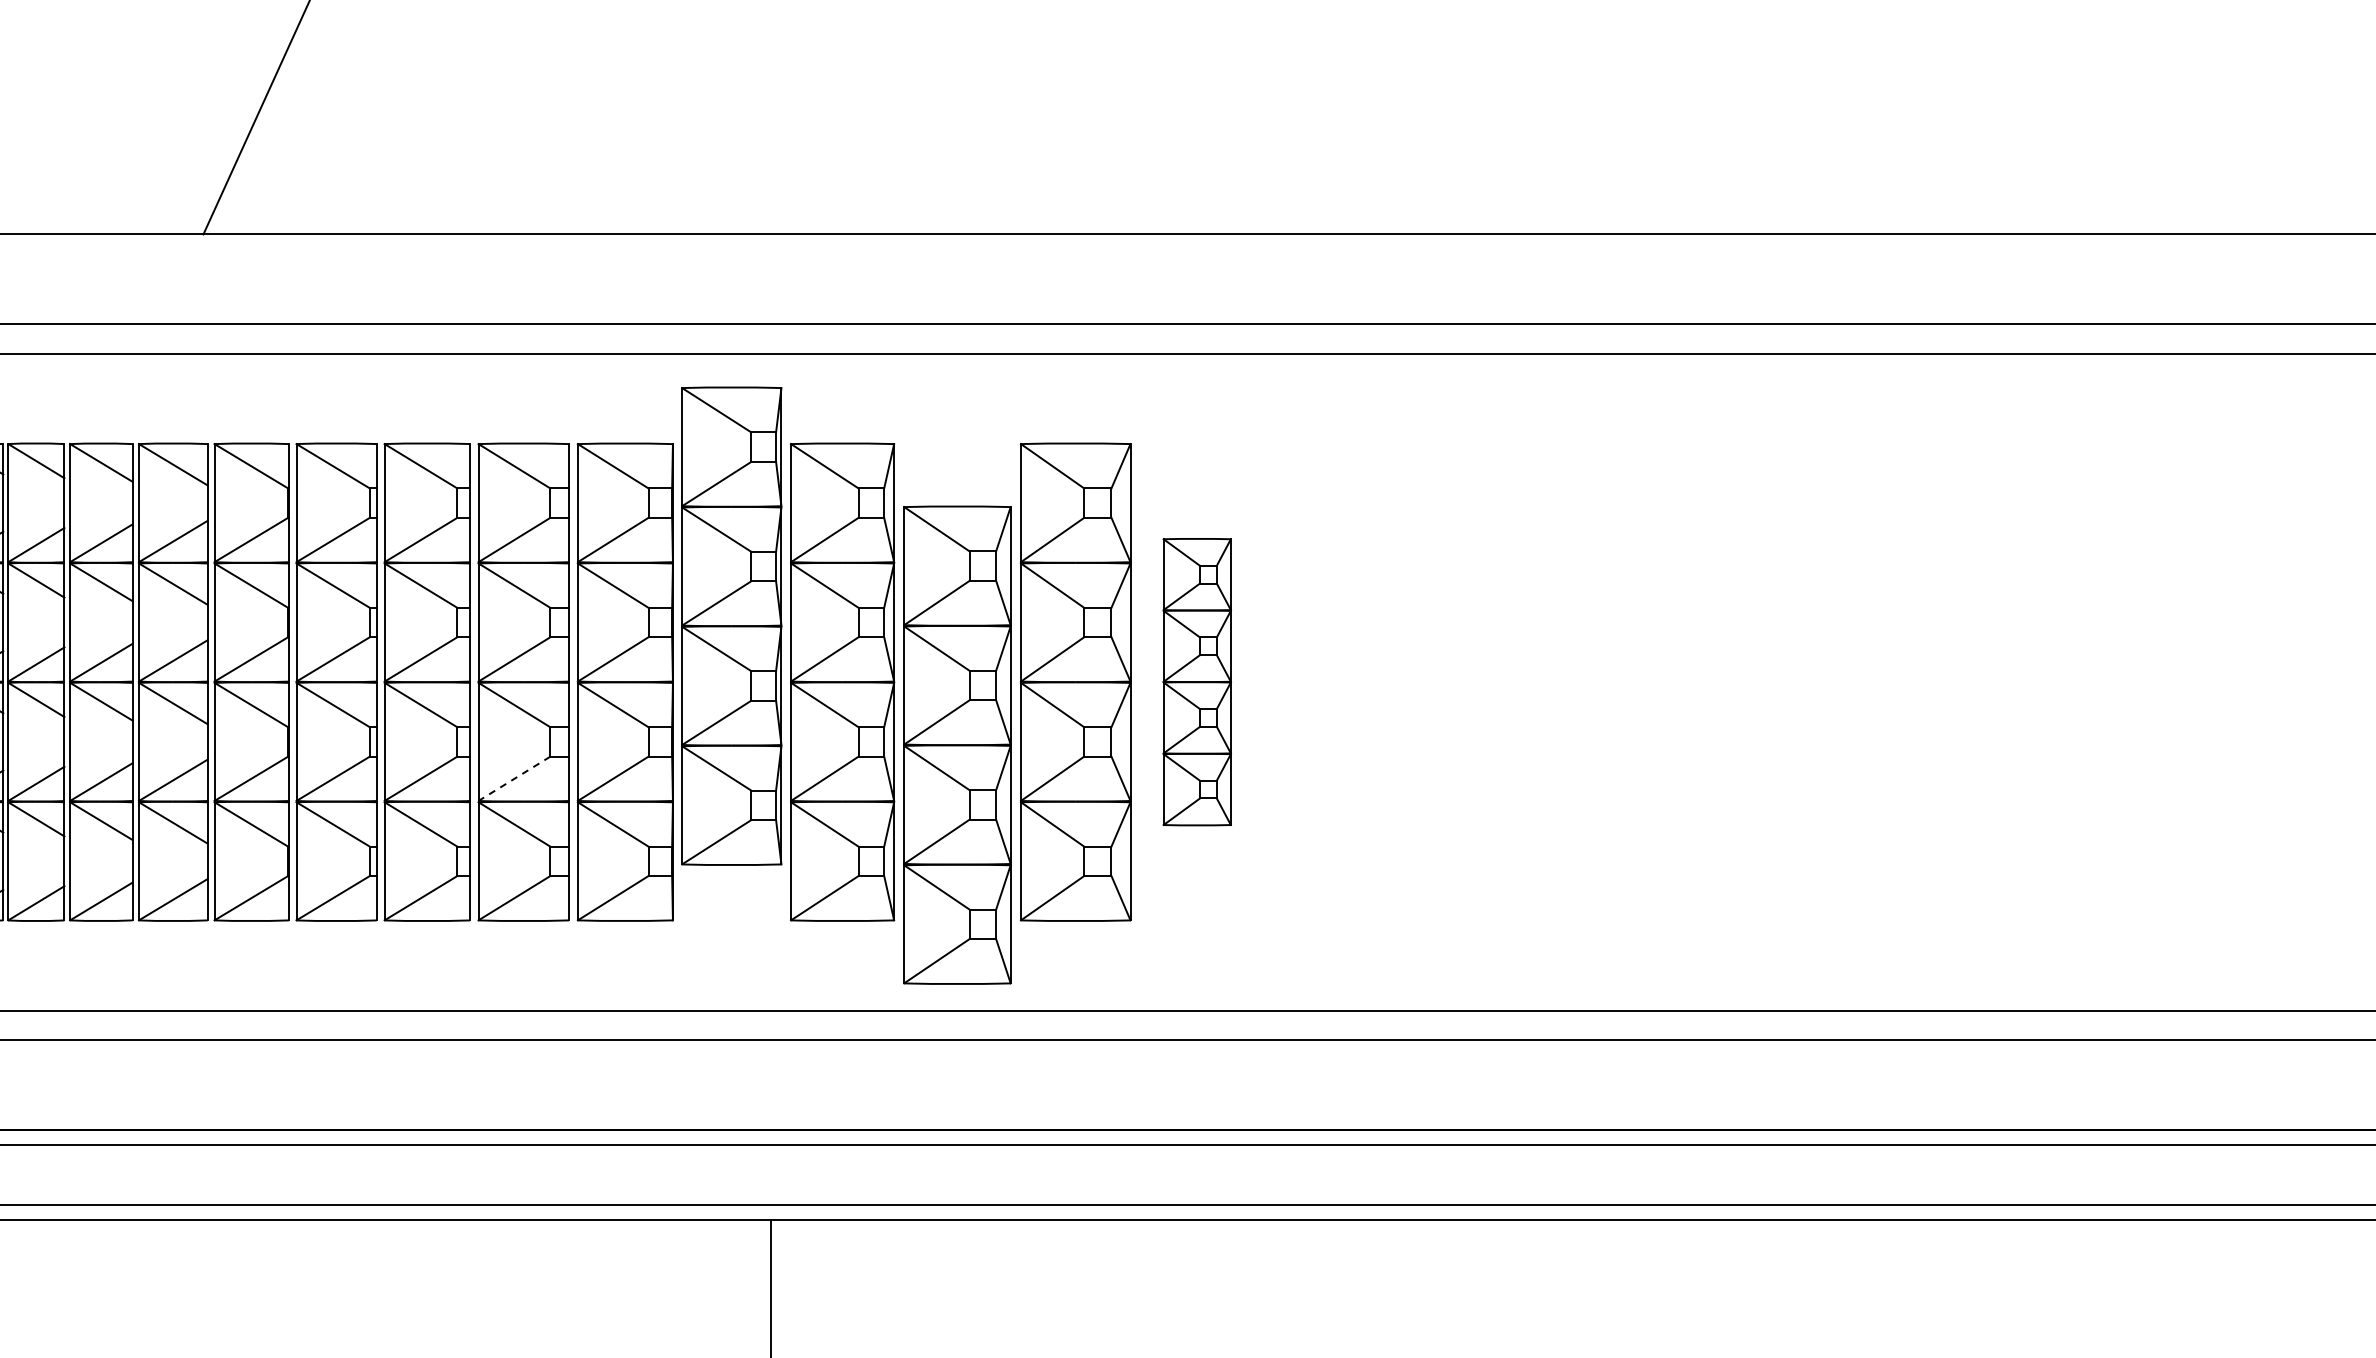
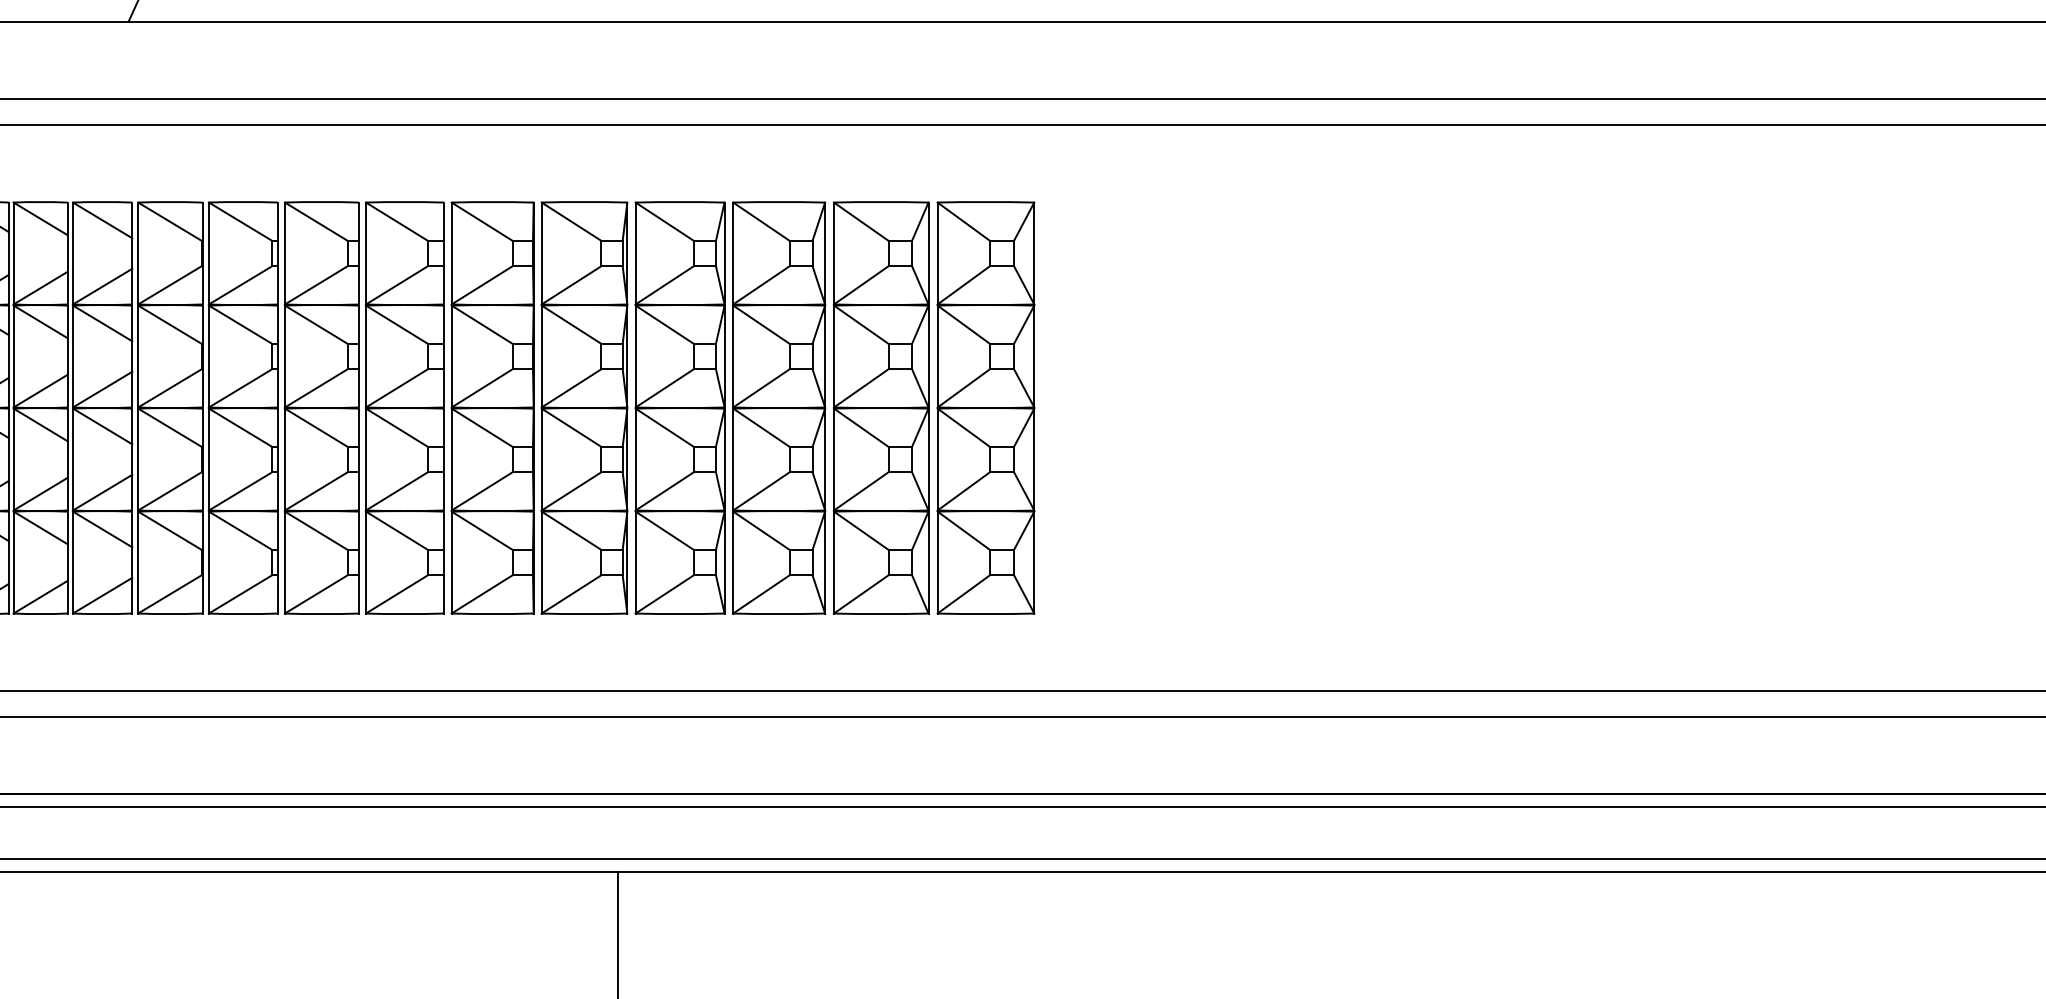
part: (731, 625) -> (584, 407), moved
part: (1197, 681) -> (986, 407), size x1.67
part: (957, 744) -> (779, 407), moved
line: (514, 779) -> (397, 491), dashed -> solid

